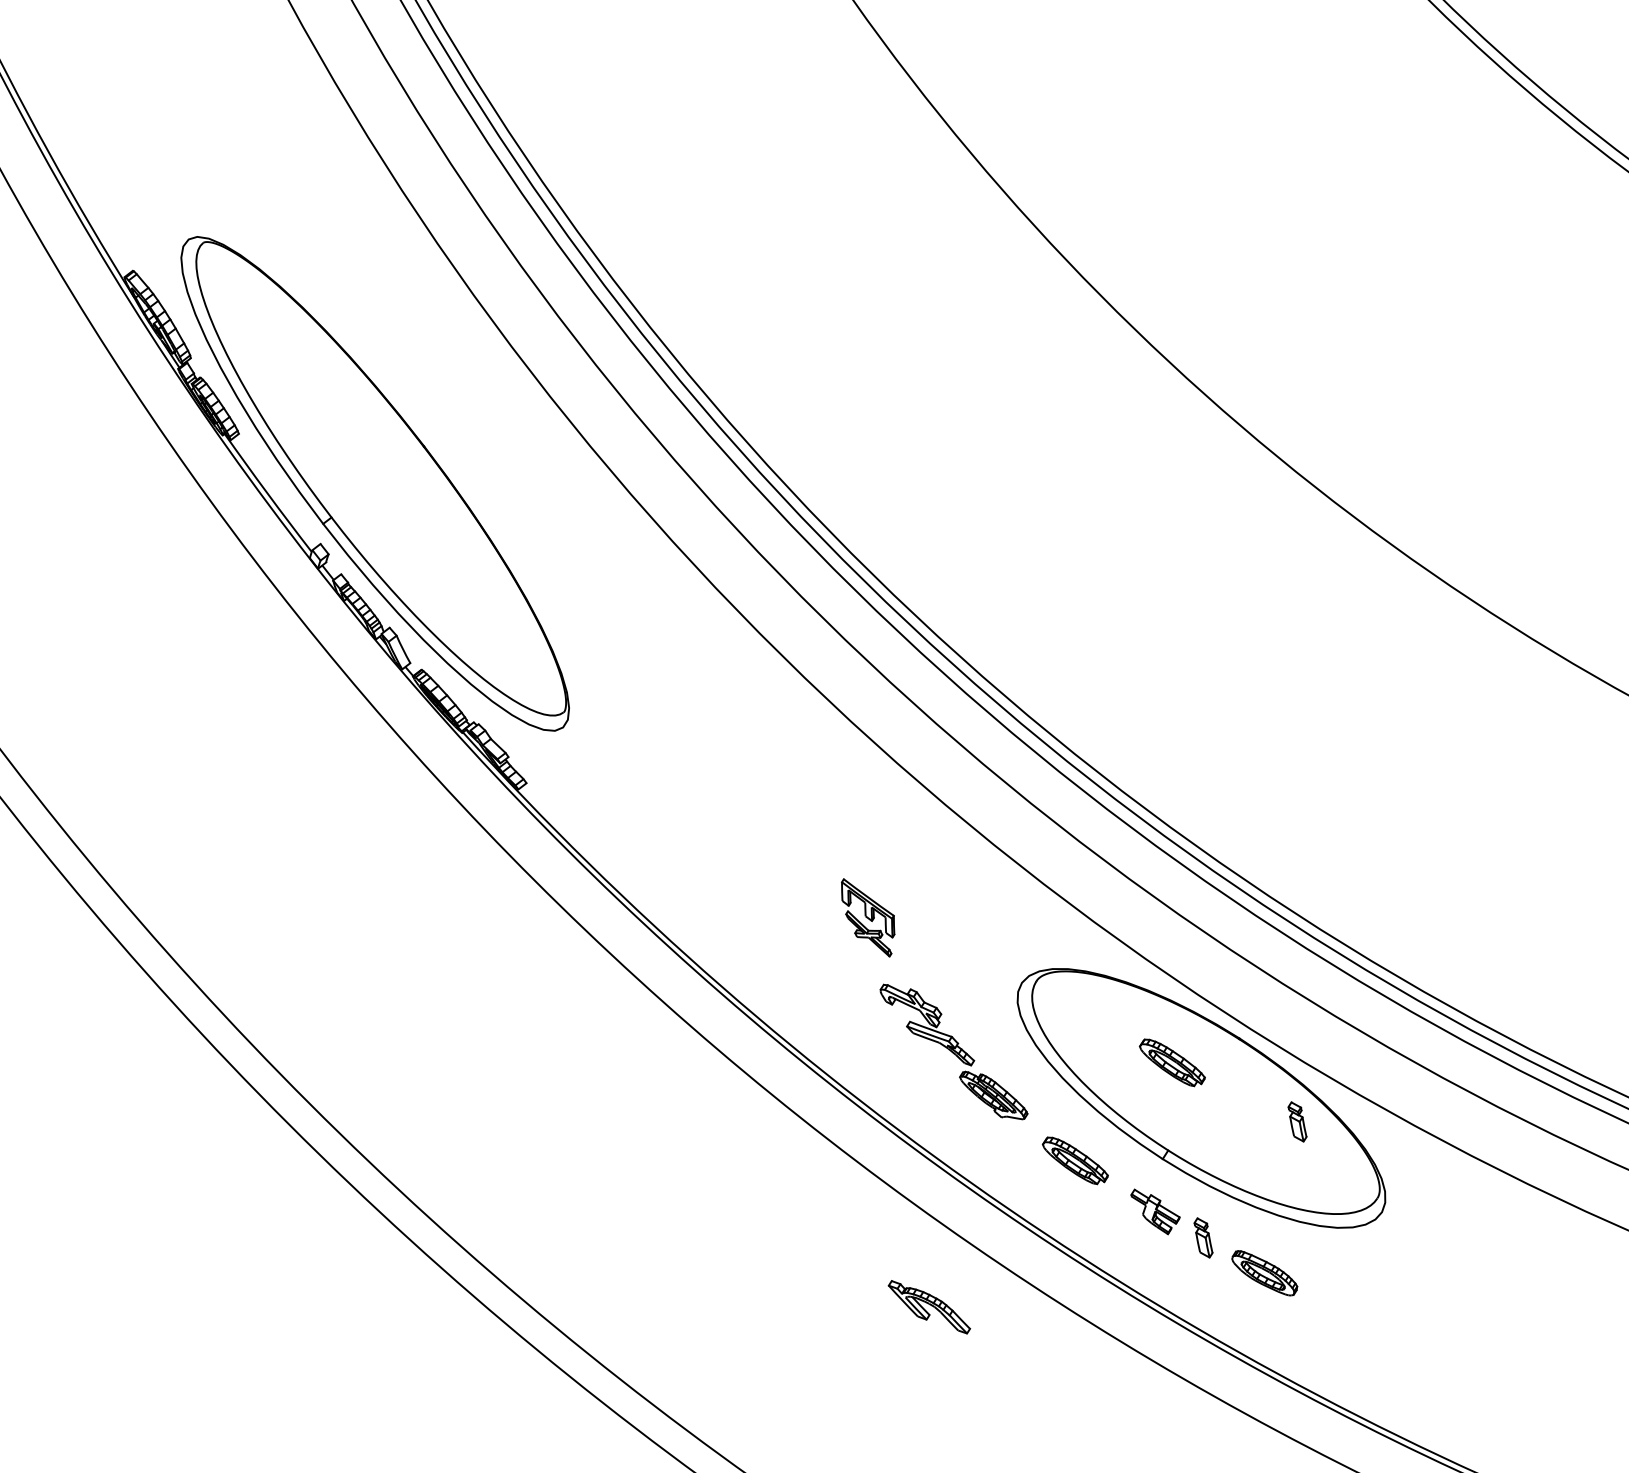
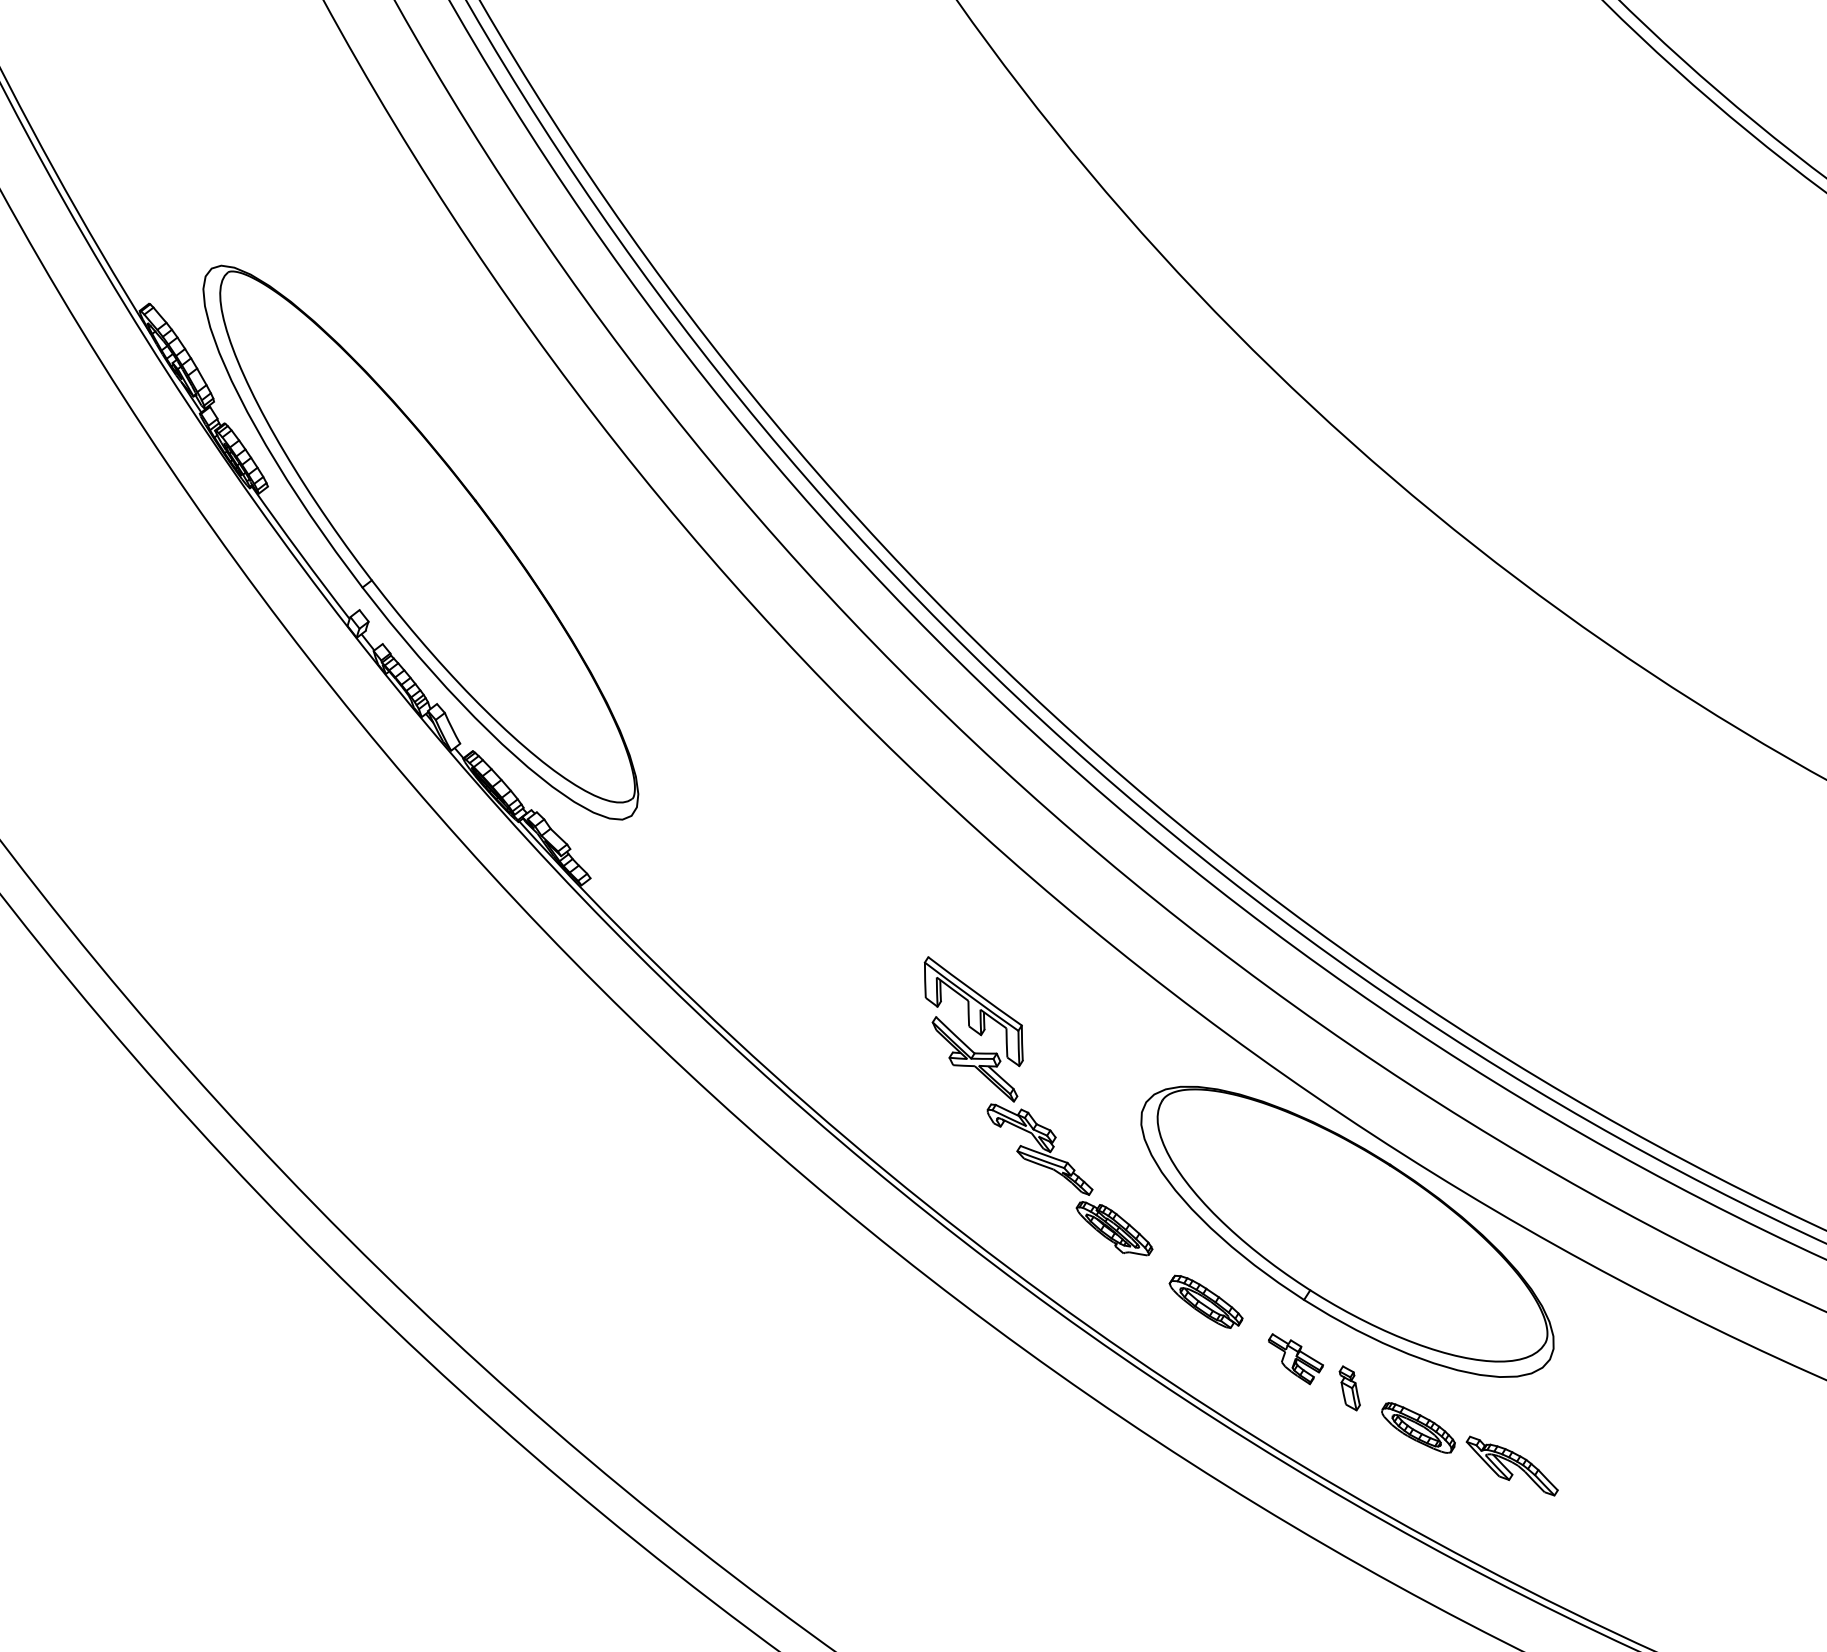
part: (867, 917) -> (972, 1028), size x1.67
part: (1171, 1062) -> (1313, 1191), removed
part: (1297, 1121) -> (1455, 1257), removed
part: (929, 1307) -> (1512, 1466), moved

